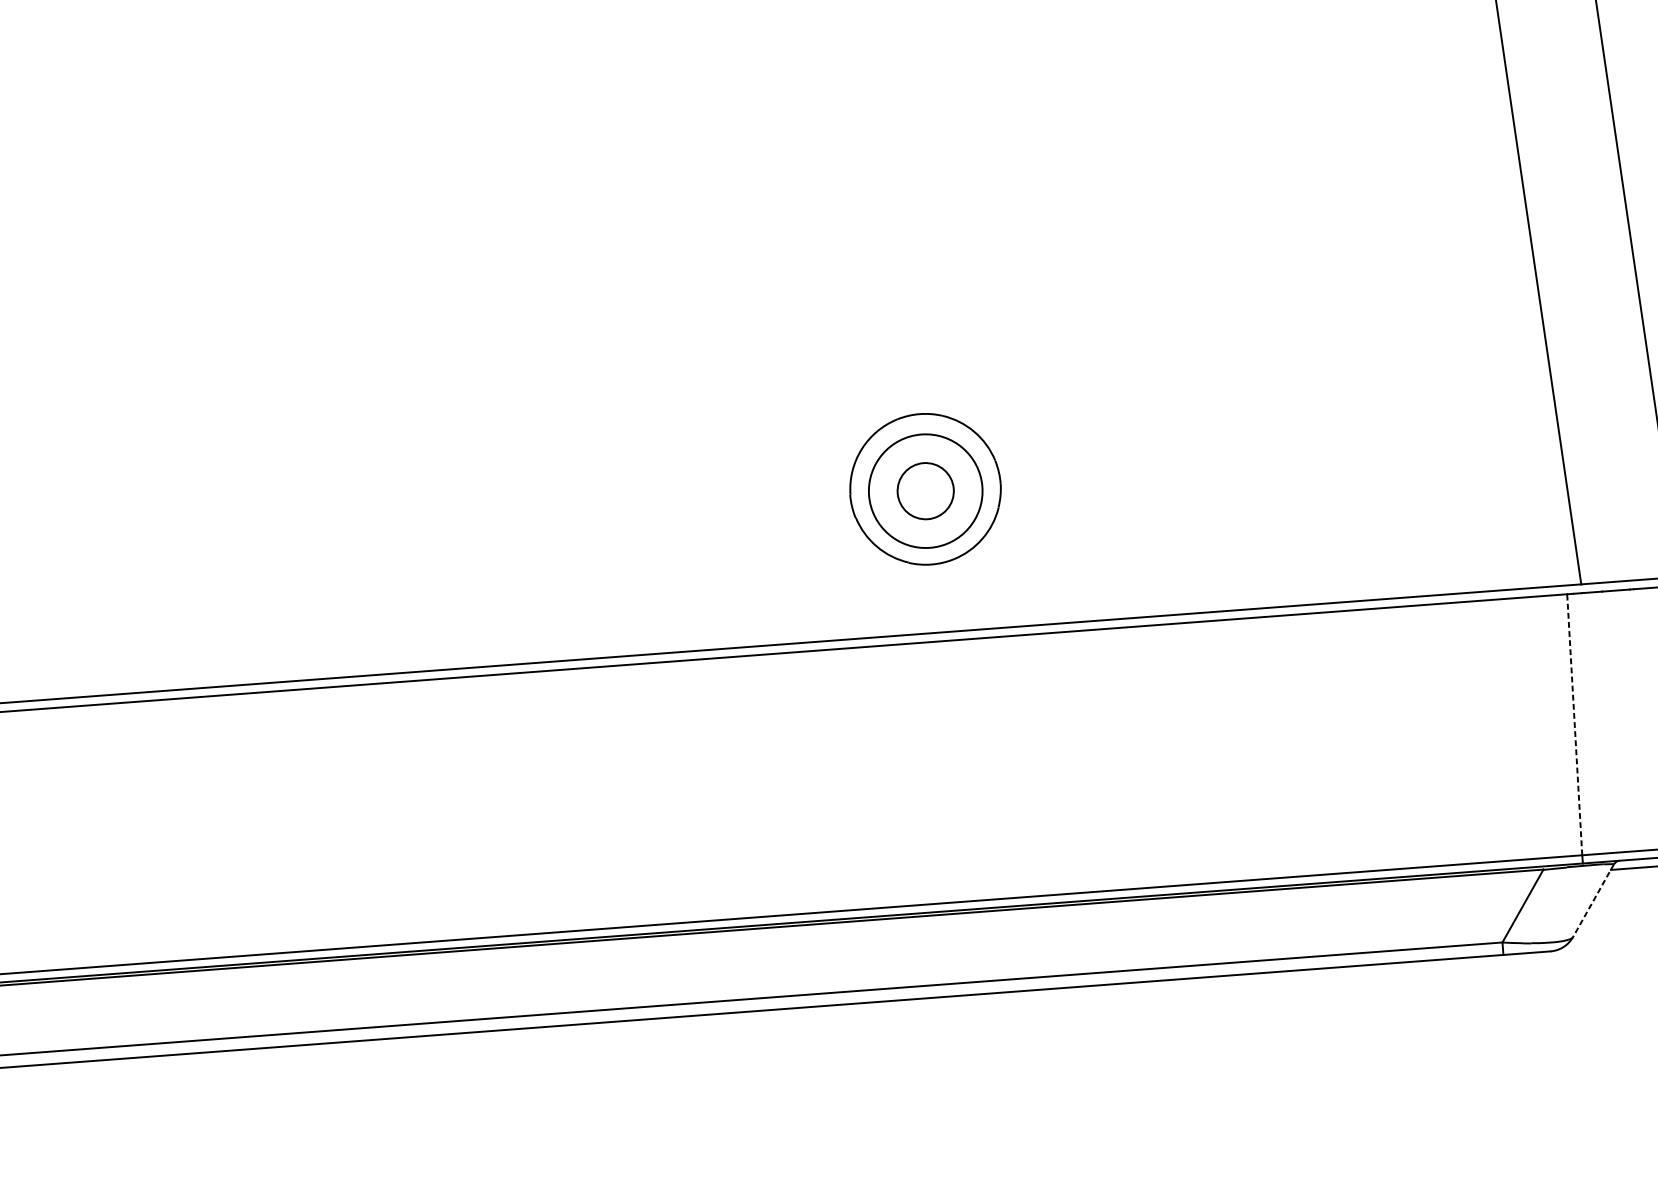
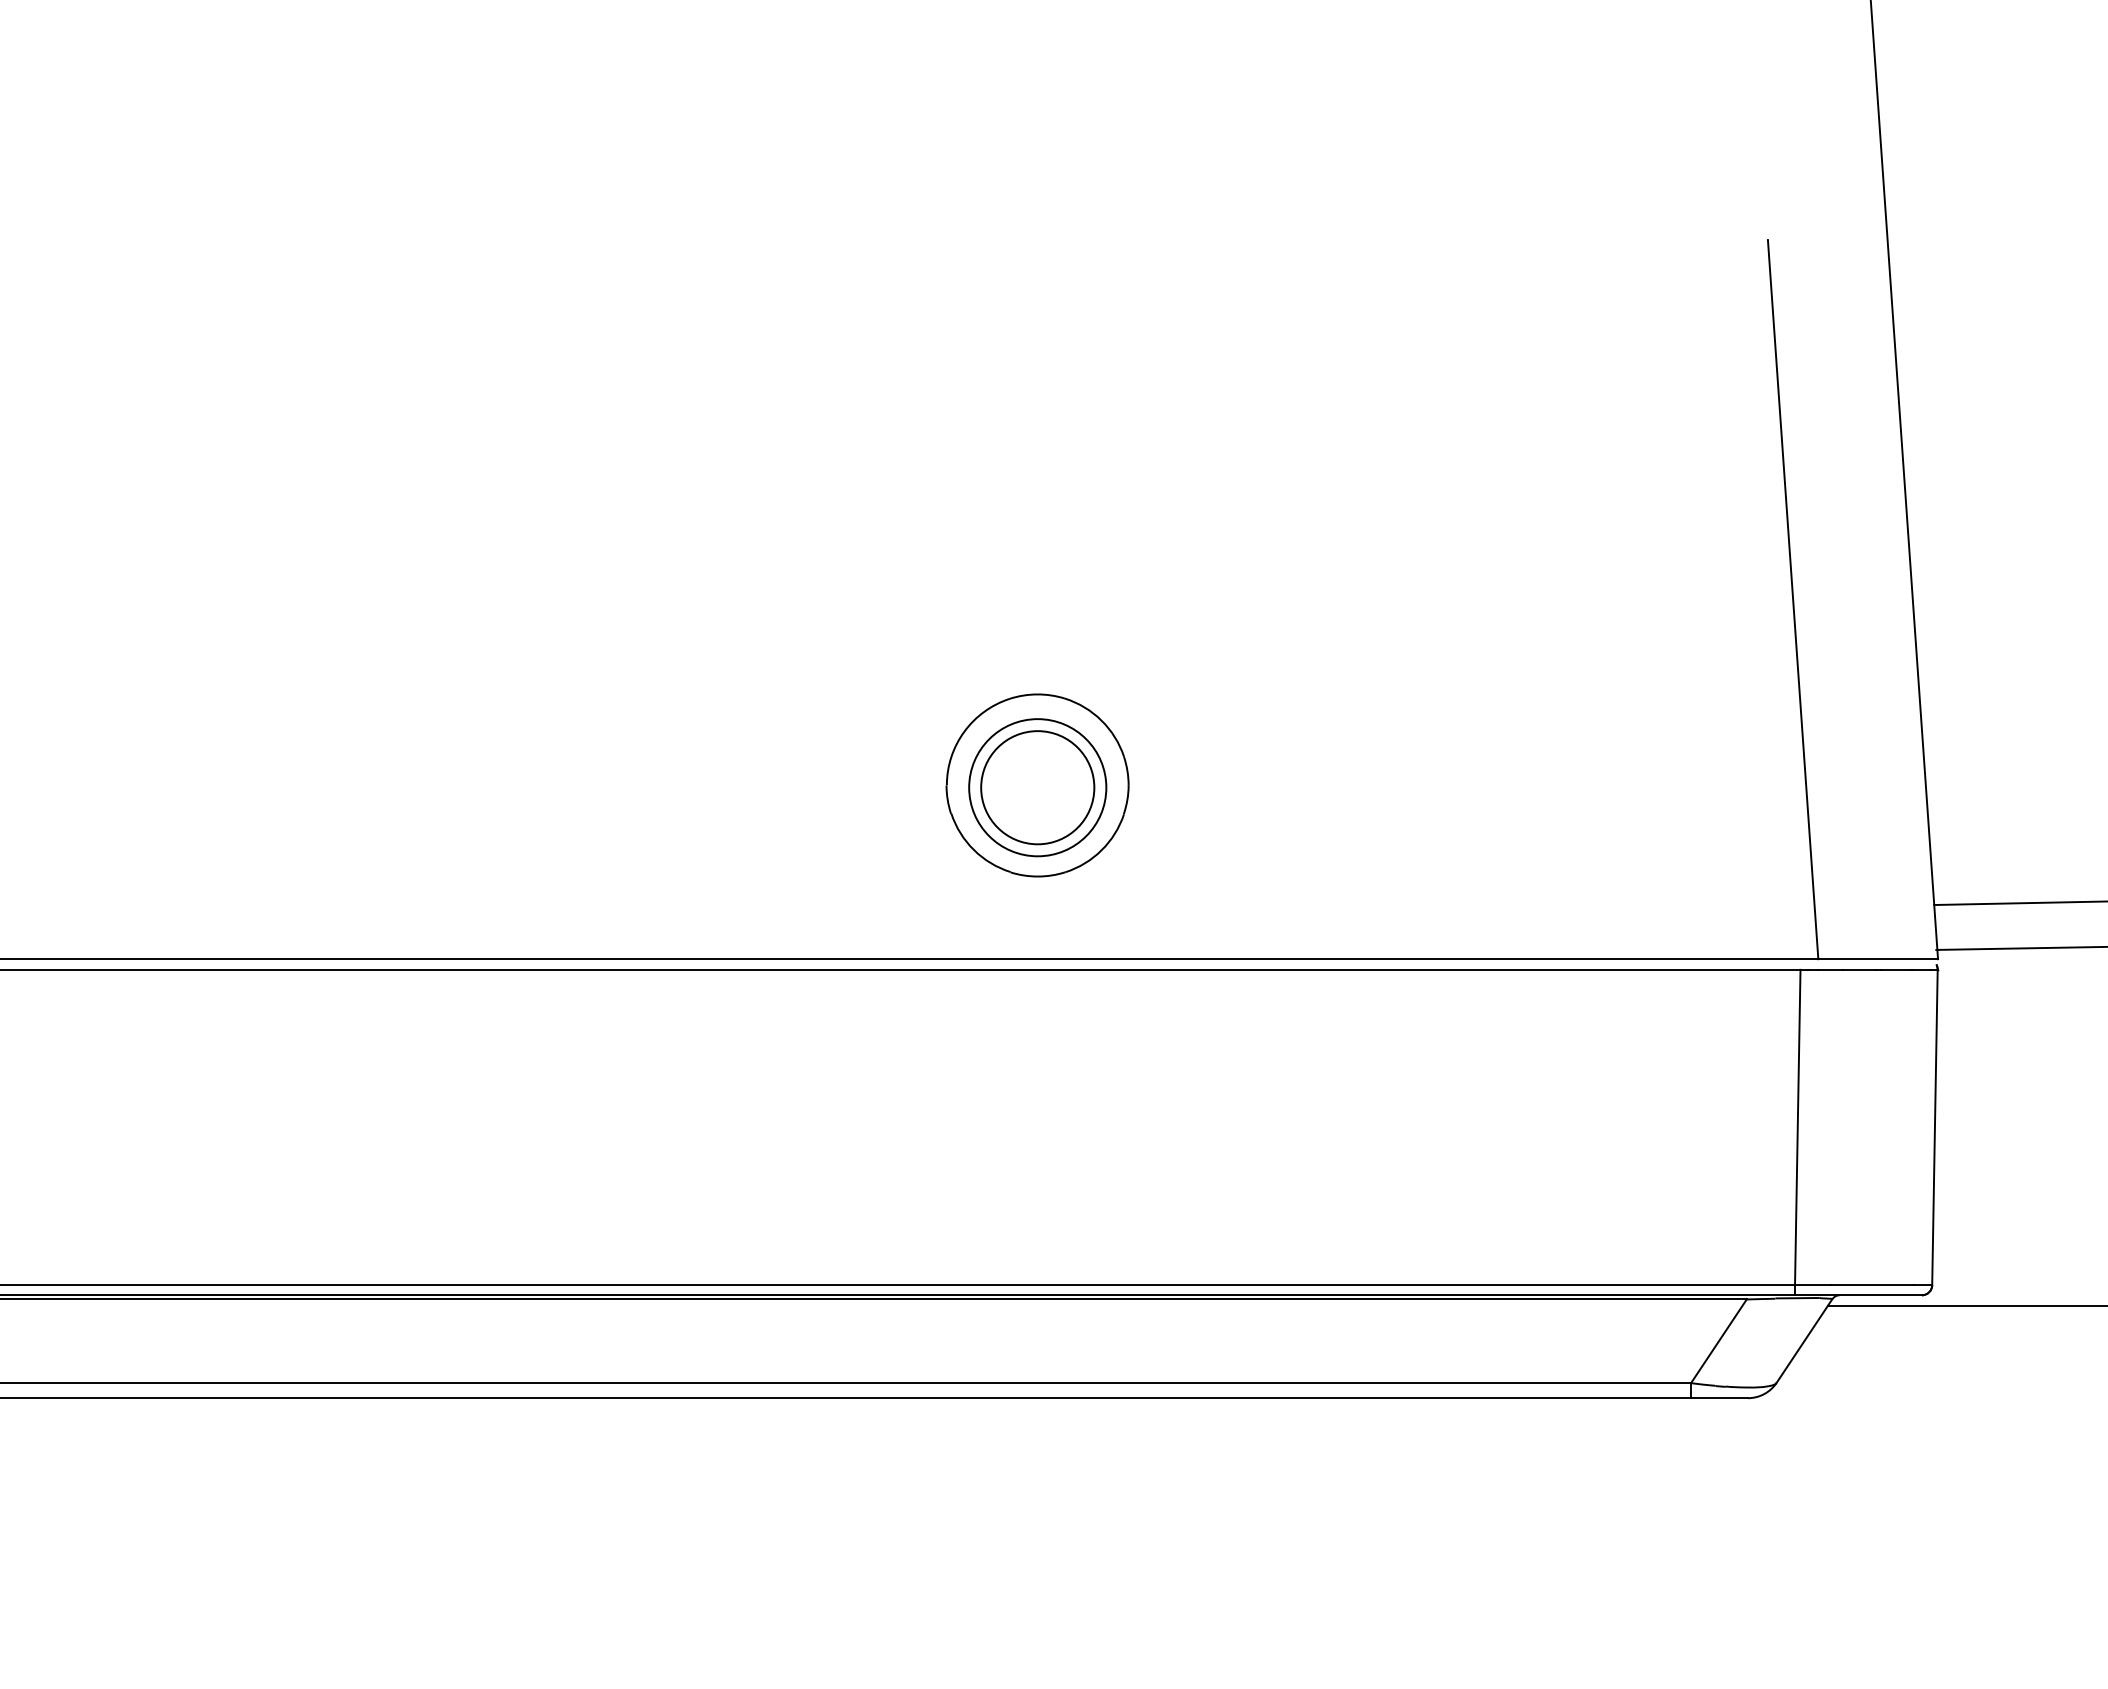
circle: (925, 491) -> (1037, 787), size x1.67
line: (1574, 724) -> (1797, 1127), dashed -> solid
line: (1593, 901) -> (1804, 1341), dashed -> solid

